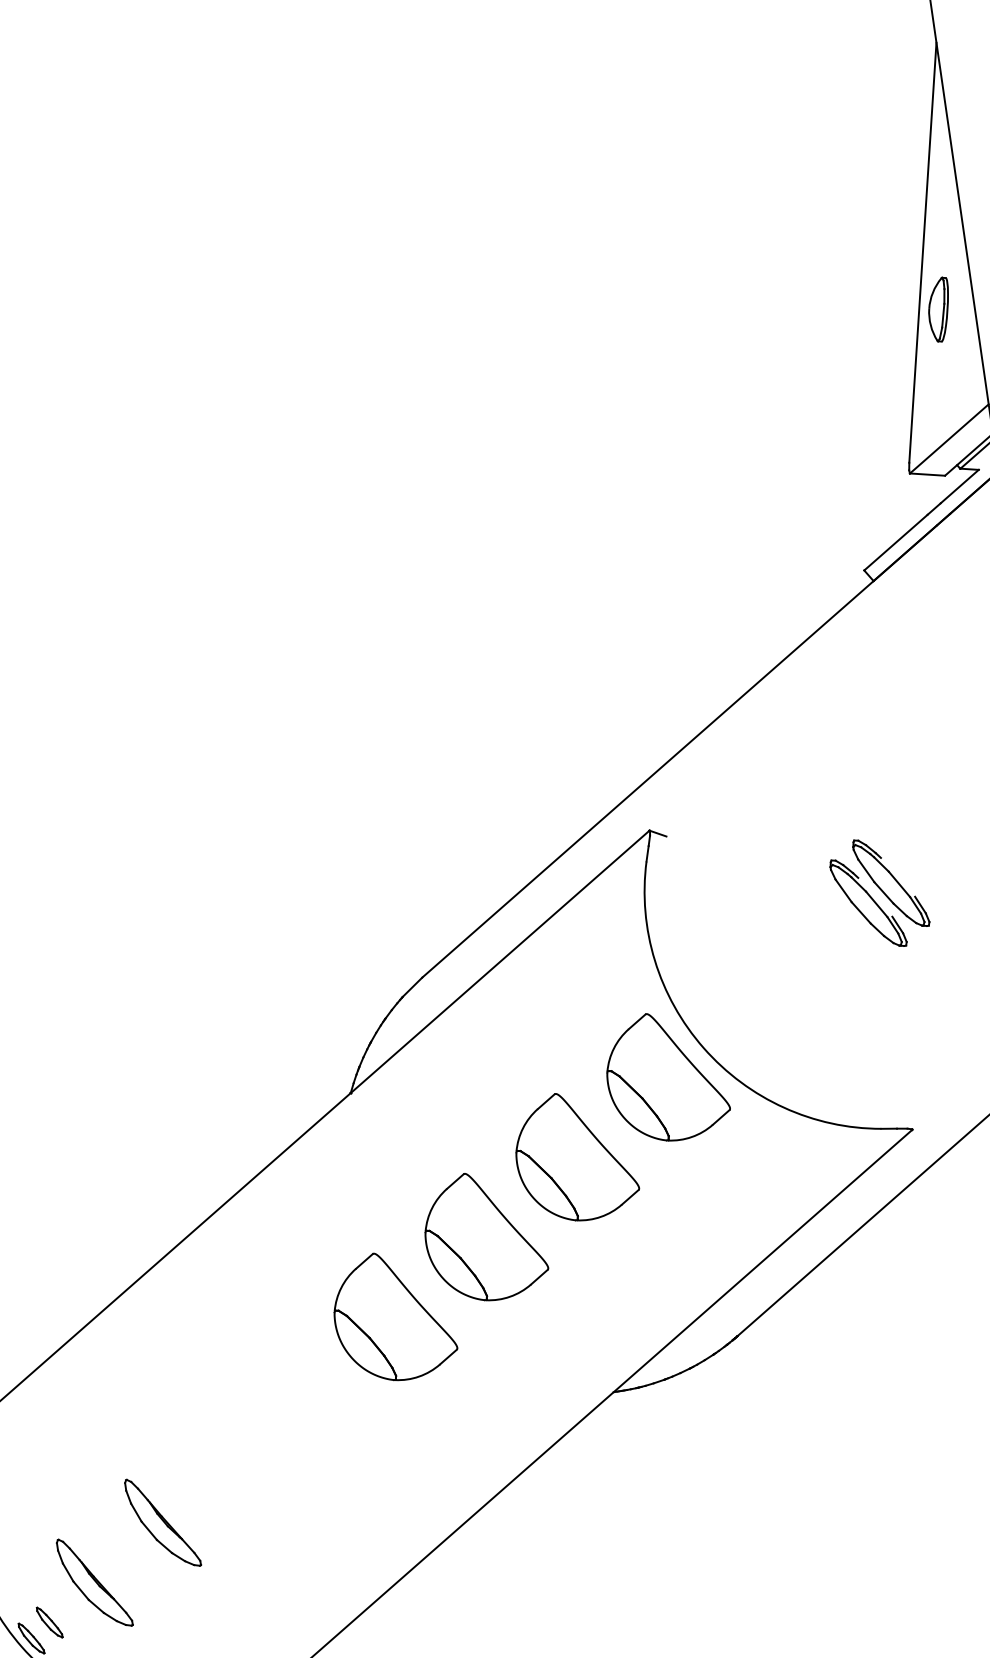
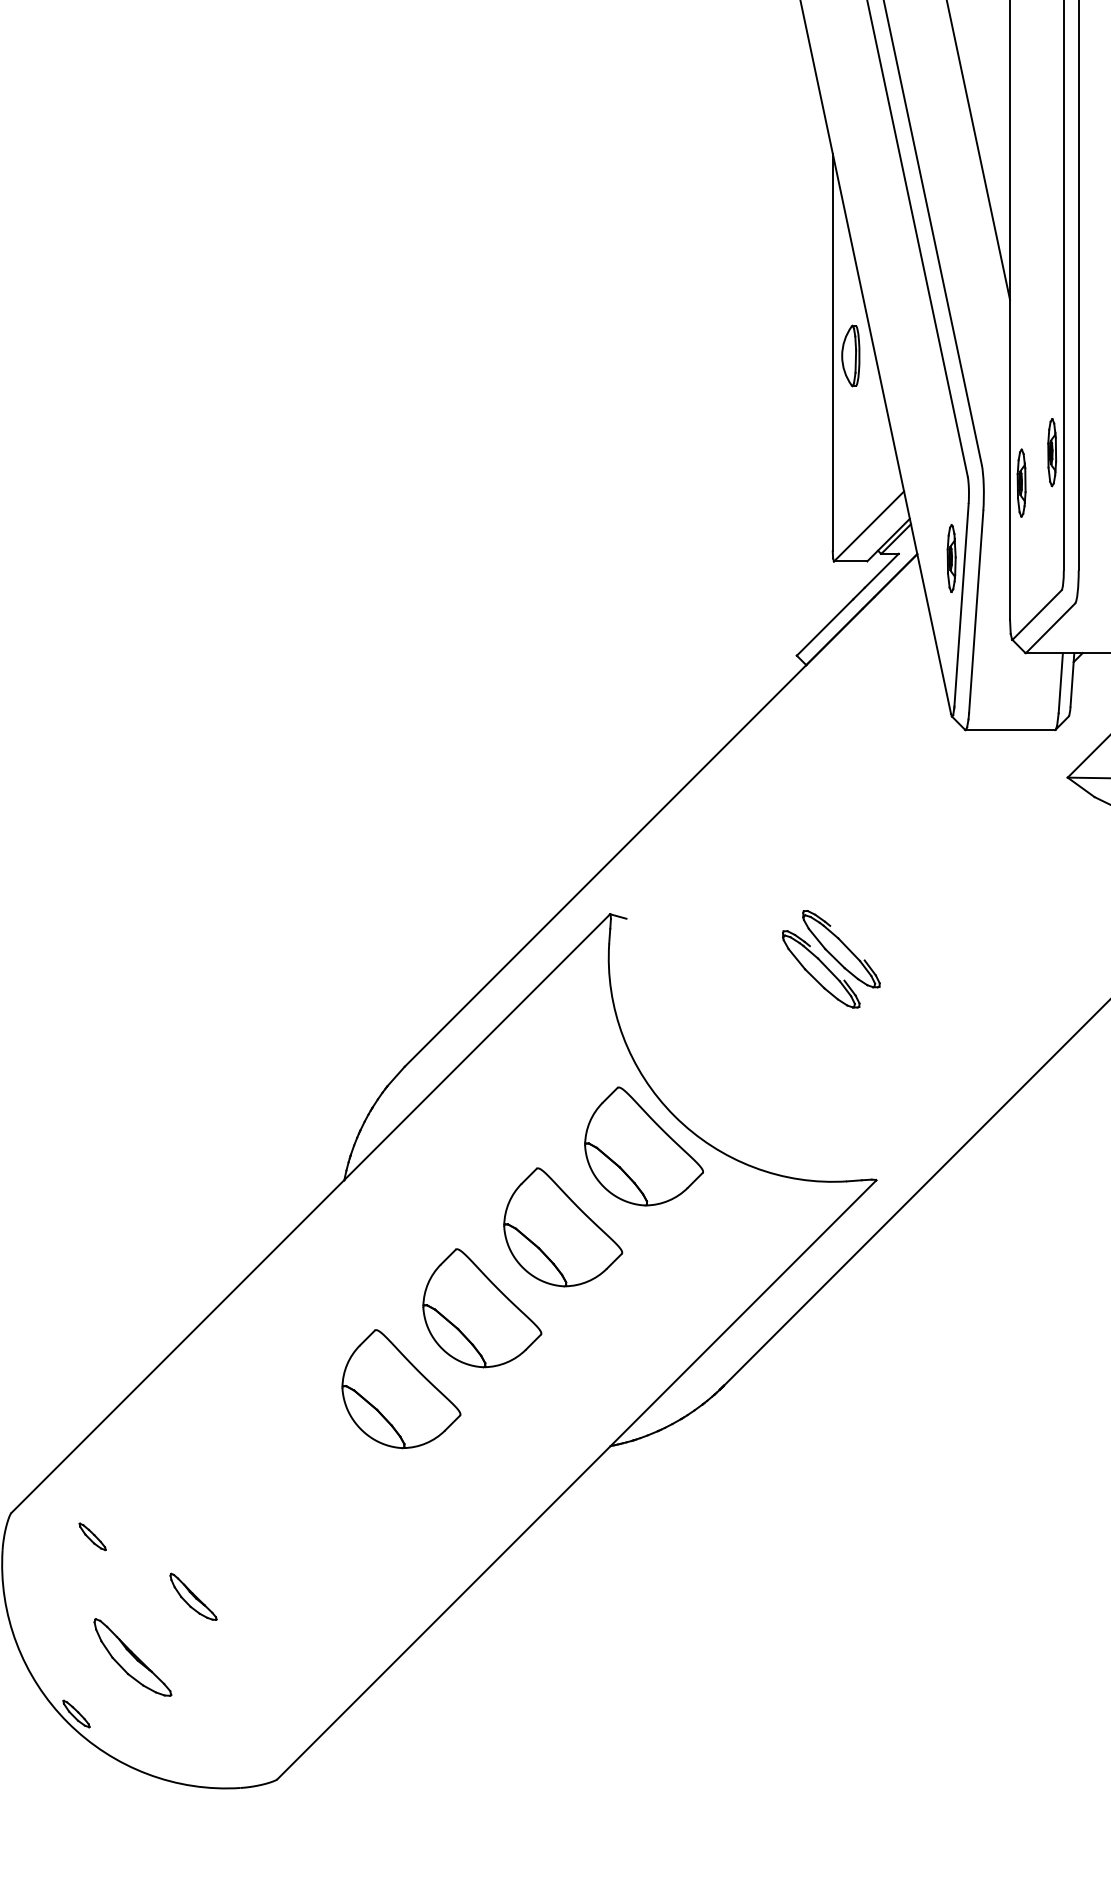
part: (938, 308) -> (850, 355), moved
part: (163, 1522) -> (193, 1596), size x0.6
part: (49, 1622) -> (92, 1536), moved

